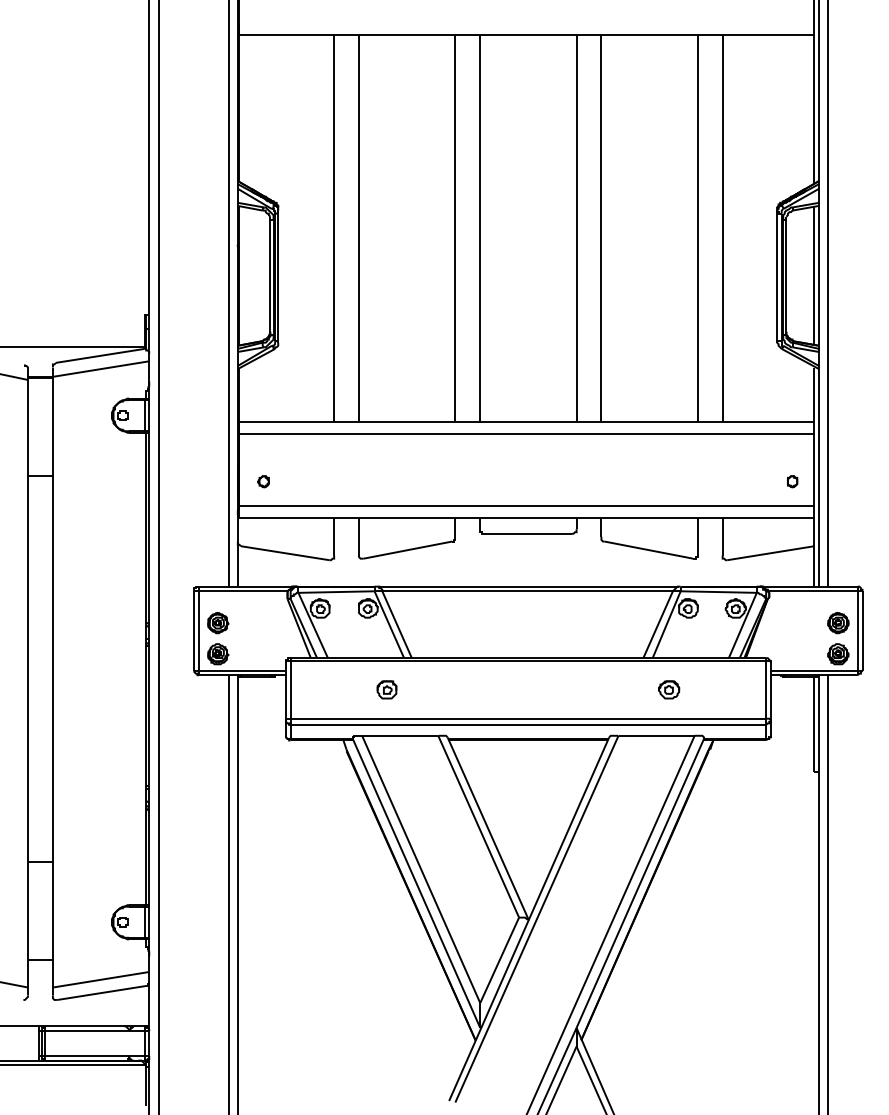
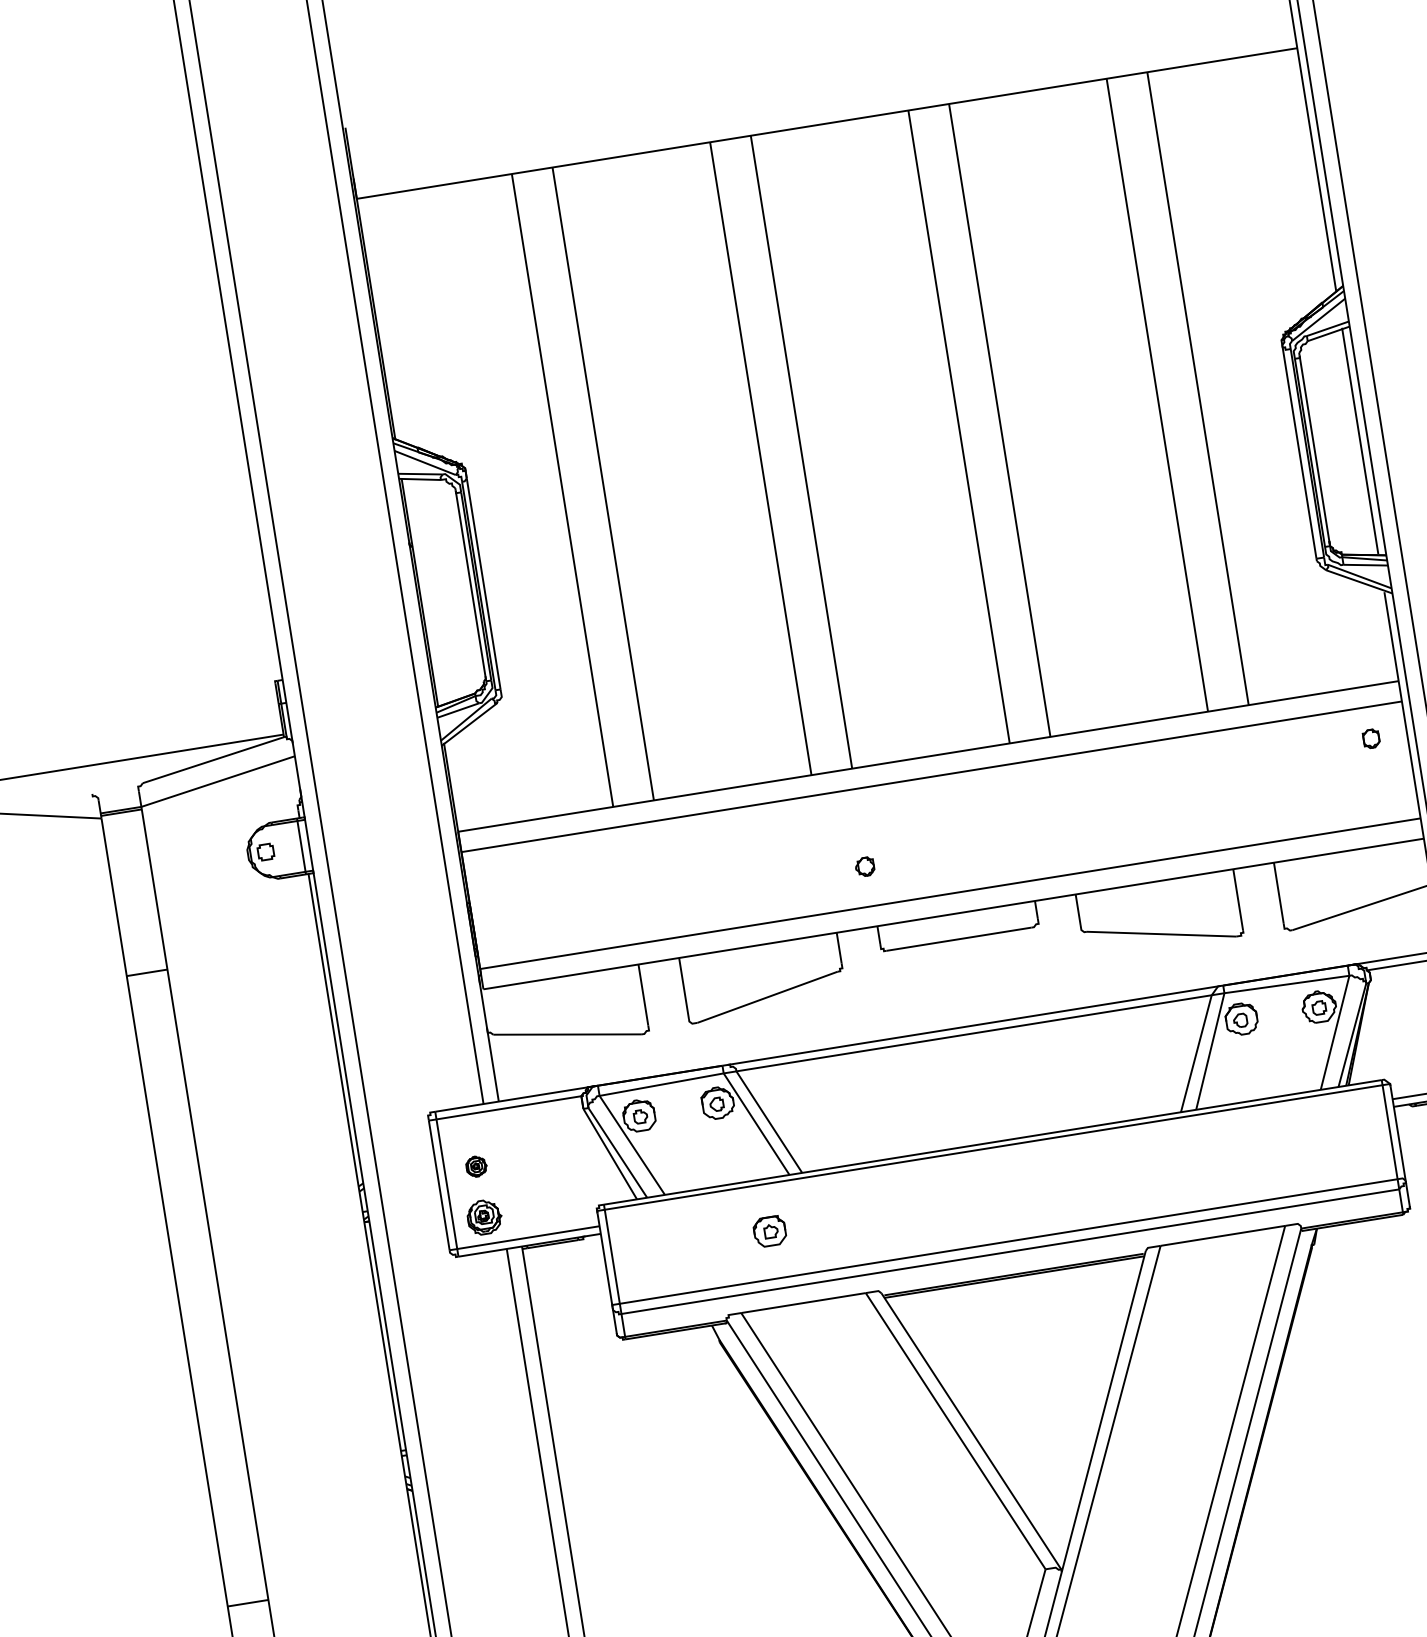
part: (263, 481) -> (864, 866), moved
part: (792, 481) -> (1371, 738), moved
part: (218, 623) -> (476, 1166), size x0.6
part: (669, 689) -> (1231, 1156), removed

